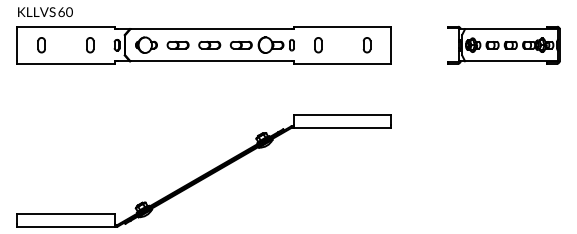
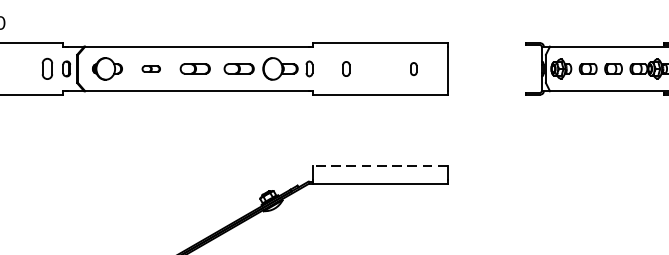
part: (90, 45) -> (47, 69), moved
part: (177, 45) -> (150, 69), size x0.6
part: (318, 45) -> (346, 69), size x0.7
part: (366, 45) -> (413, 69), size x0.6
line: (342, 115) -> (379, 166), solid -> dashed

